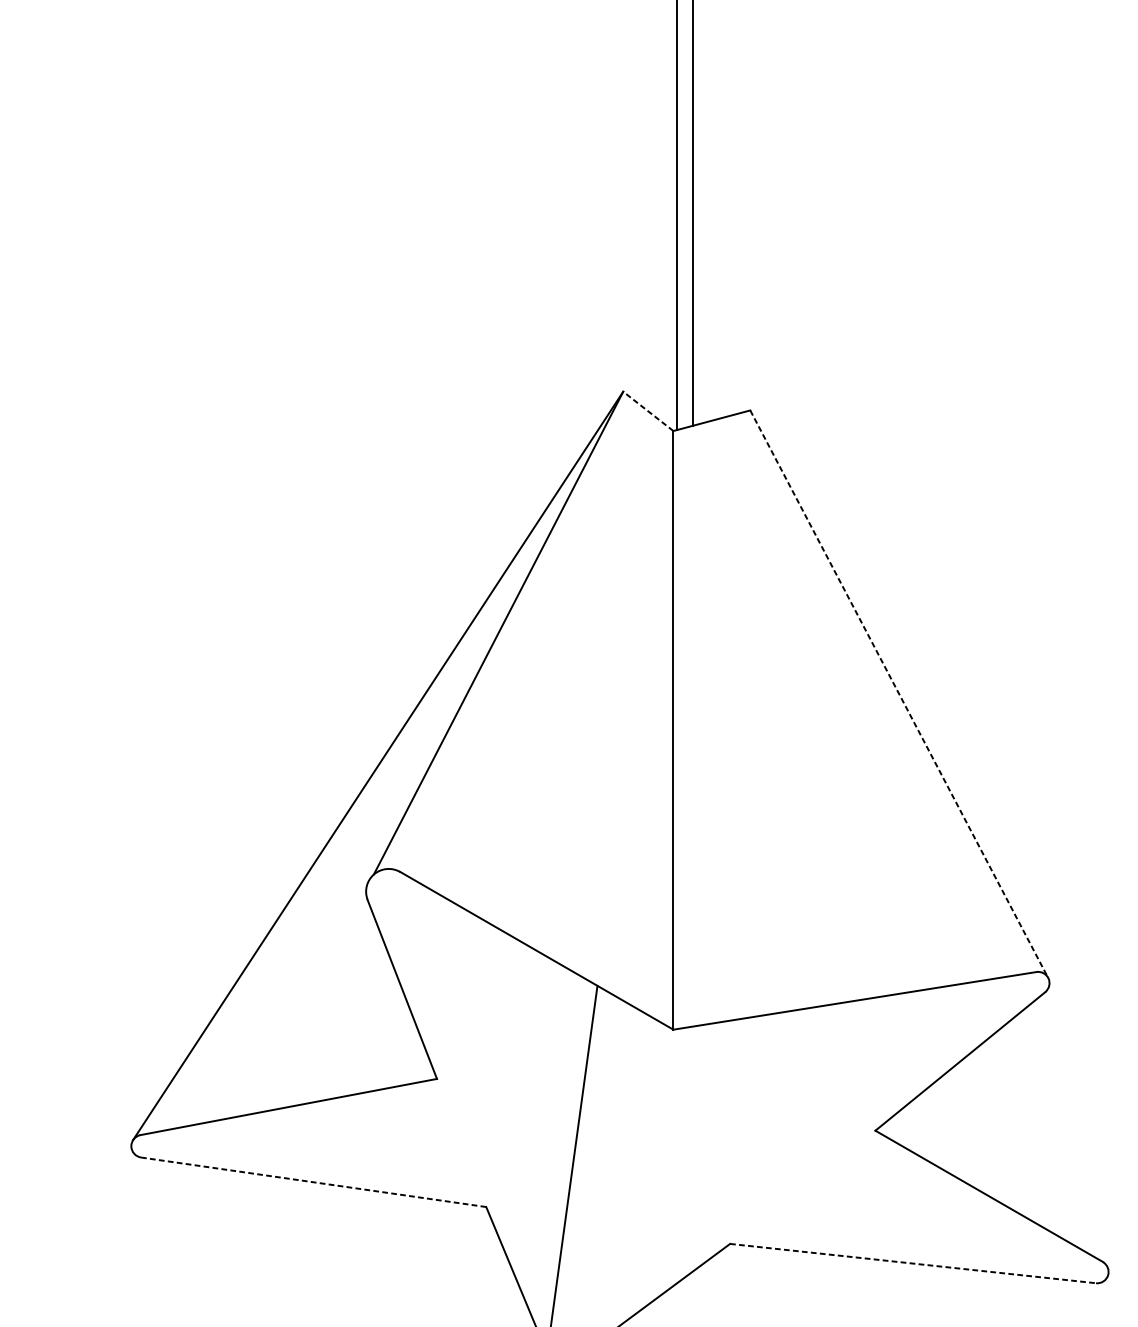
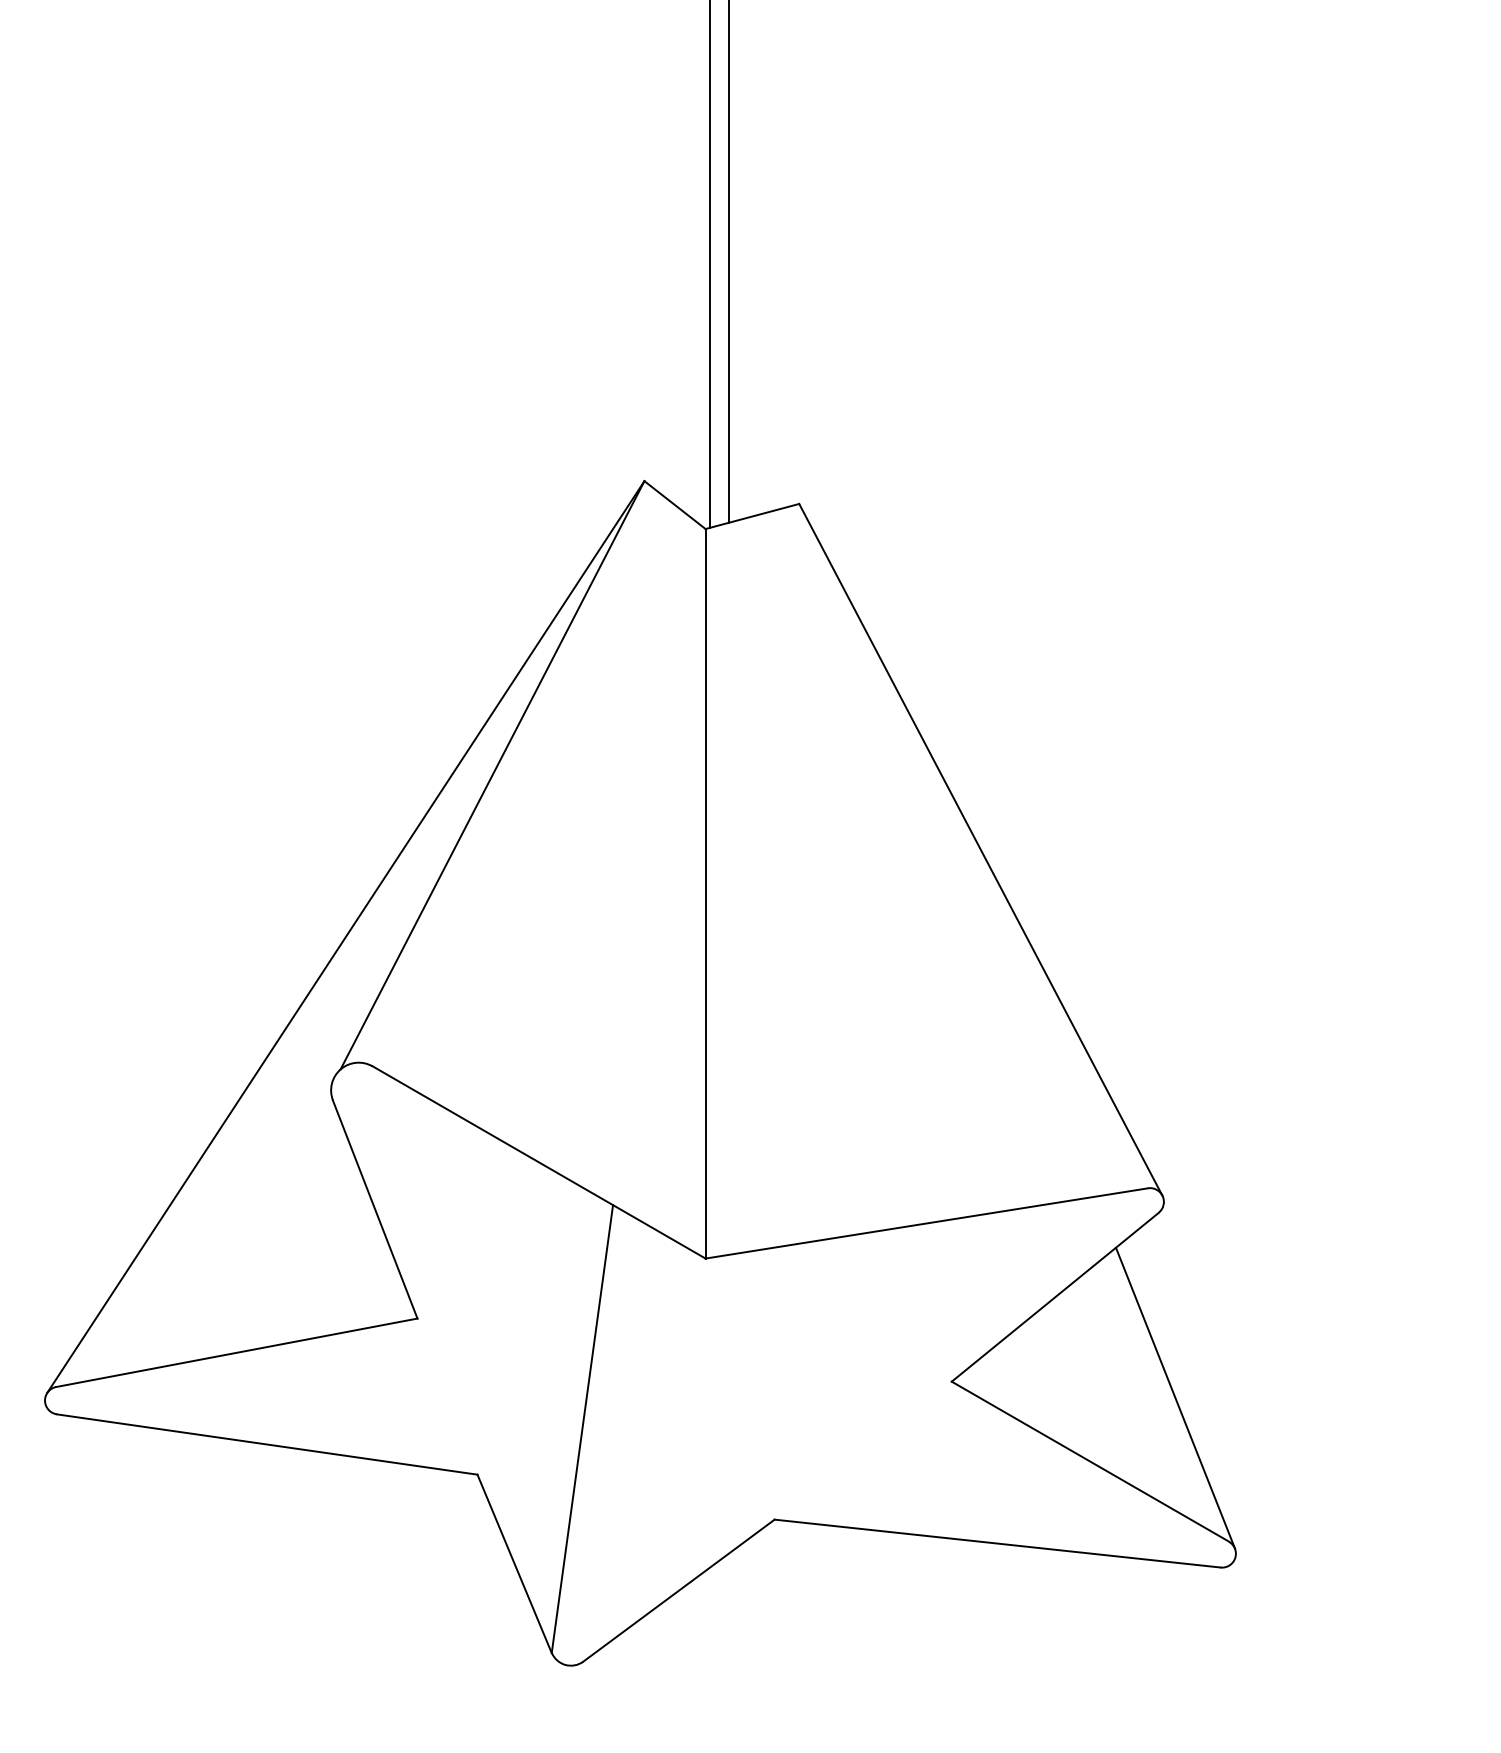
line: (648, 411) -> (675, 505), dashed -> solid
line: (899, 694) -> (980, 849), dashed -> solid
line: (1059, 1143) -> (1175, 1397), added
line: (313, 1182) -> (267, 1444), dashed -> solid
line: (913, 1263) -> (998, 1543), dashed -> solid

